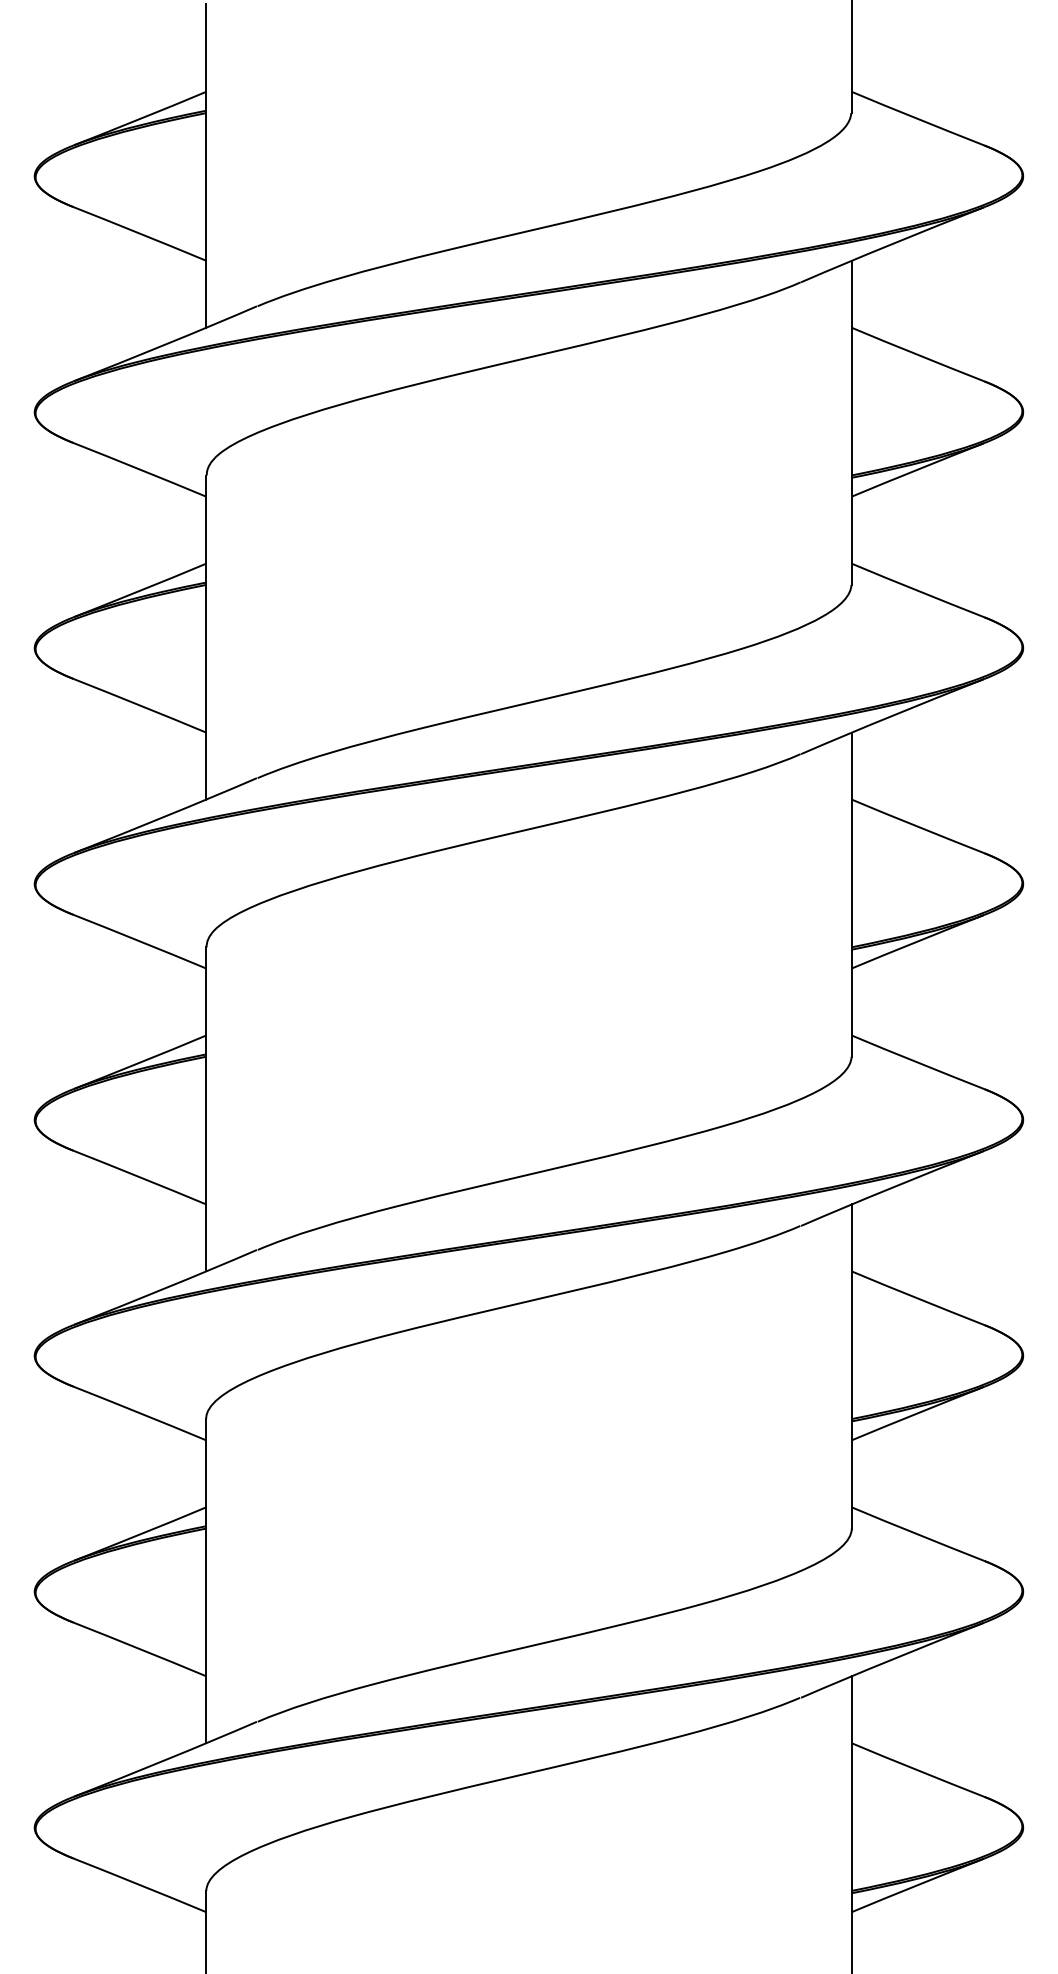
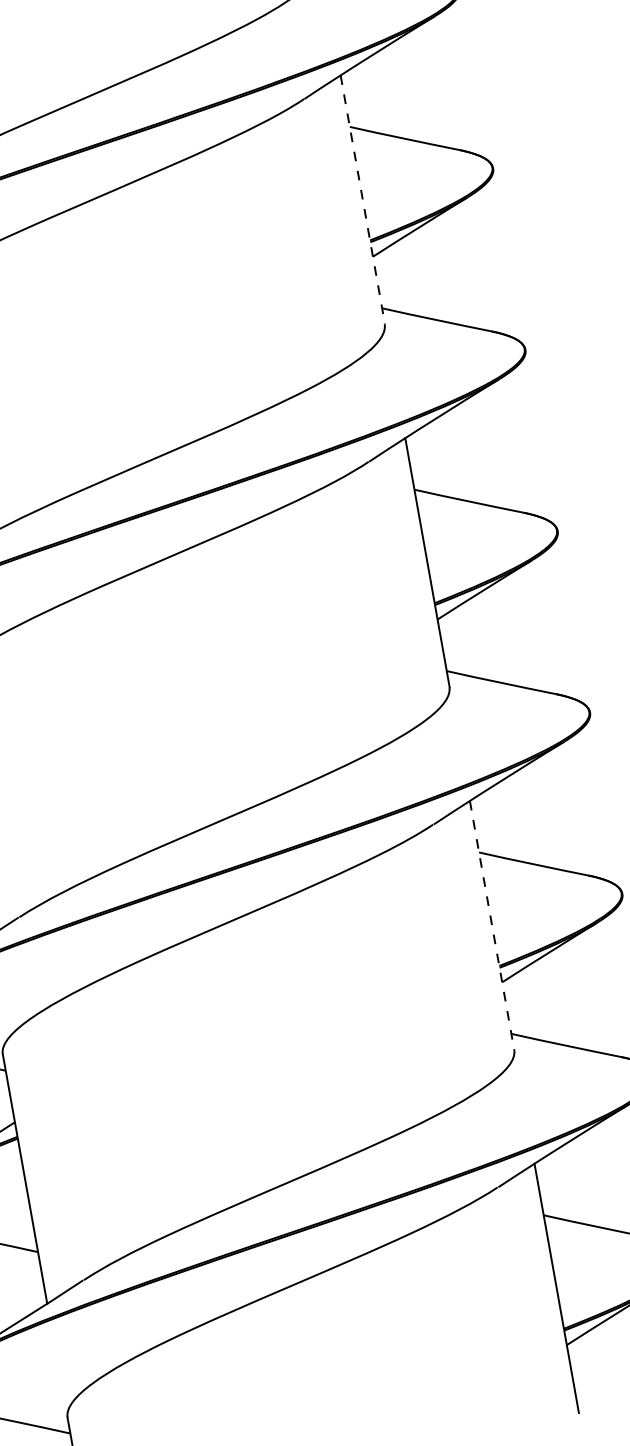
line: (851, 423) -> (362, 200), solid -> dashed
line: (851, 1366) -> (491, 925), solid -> dashed

